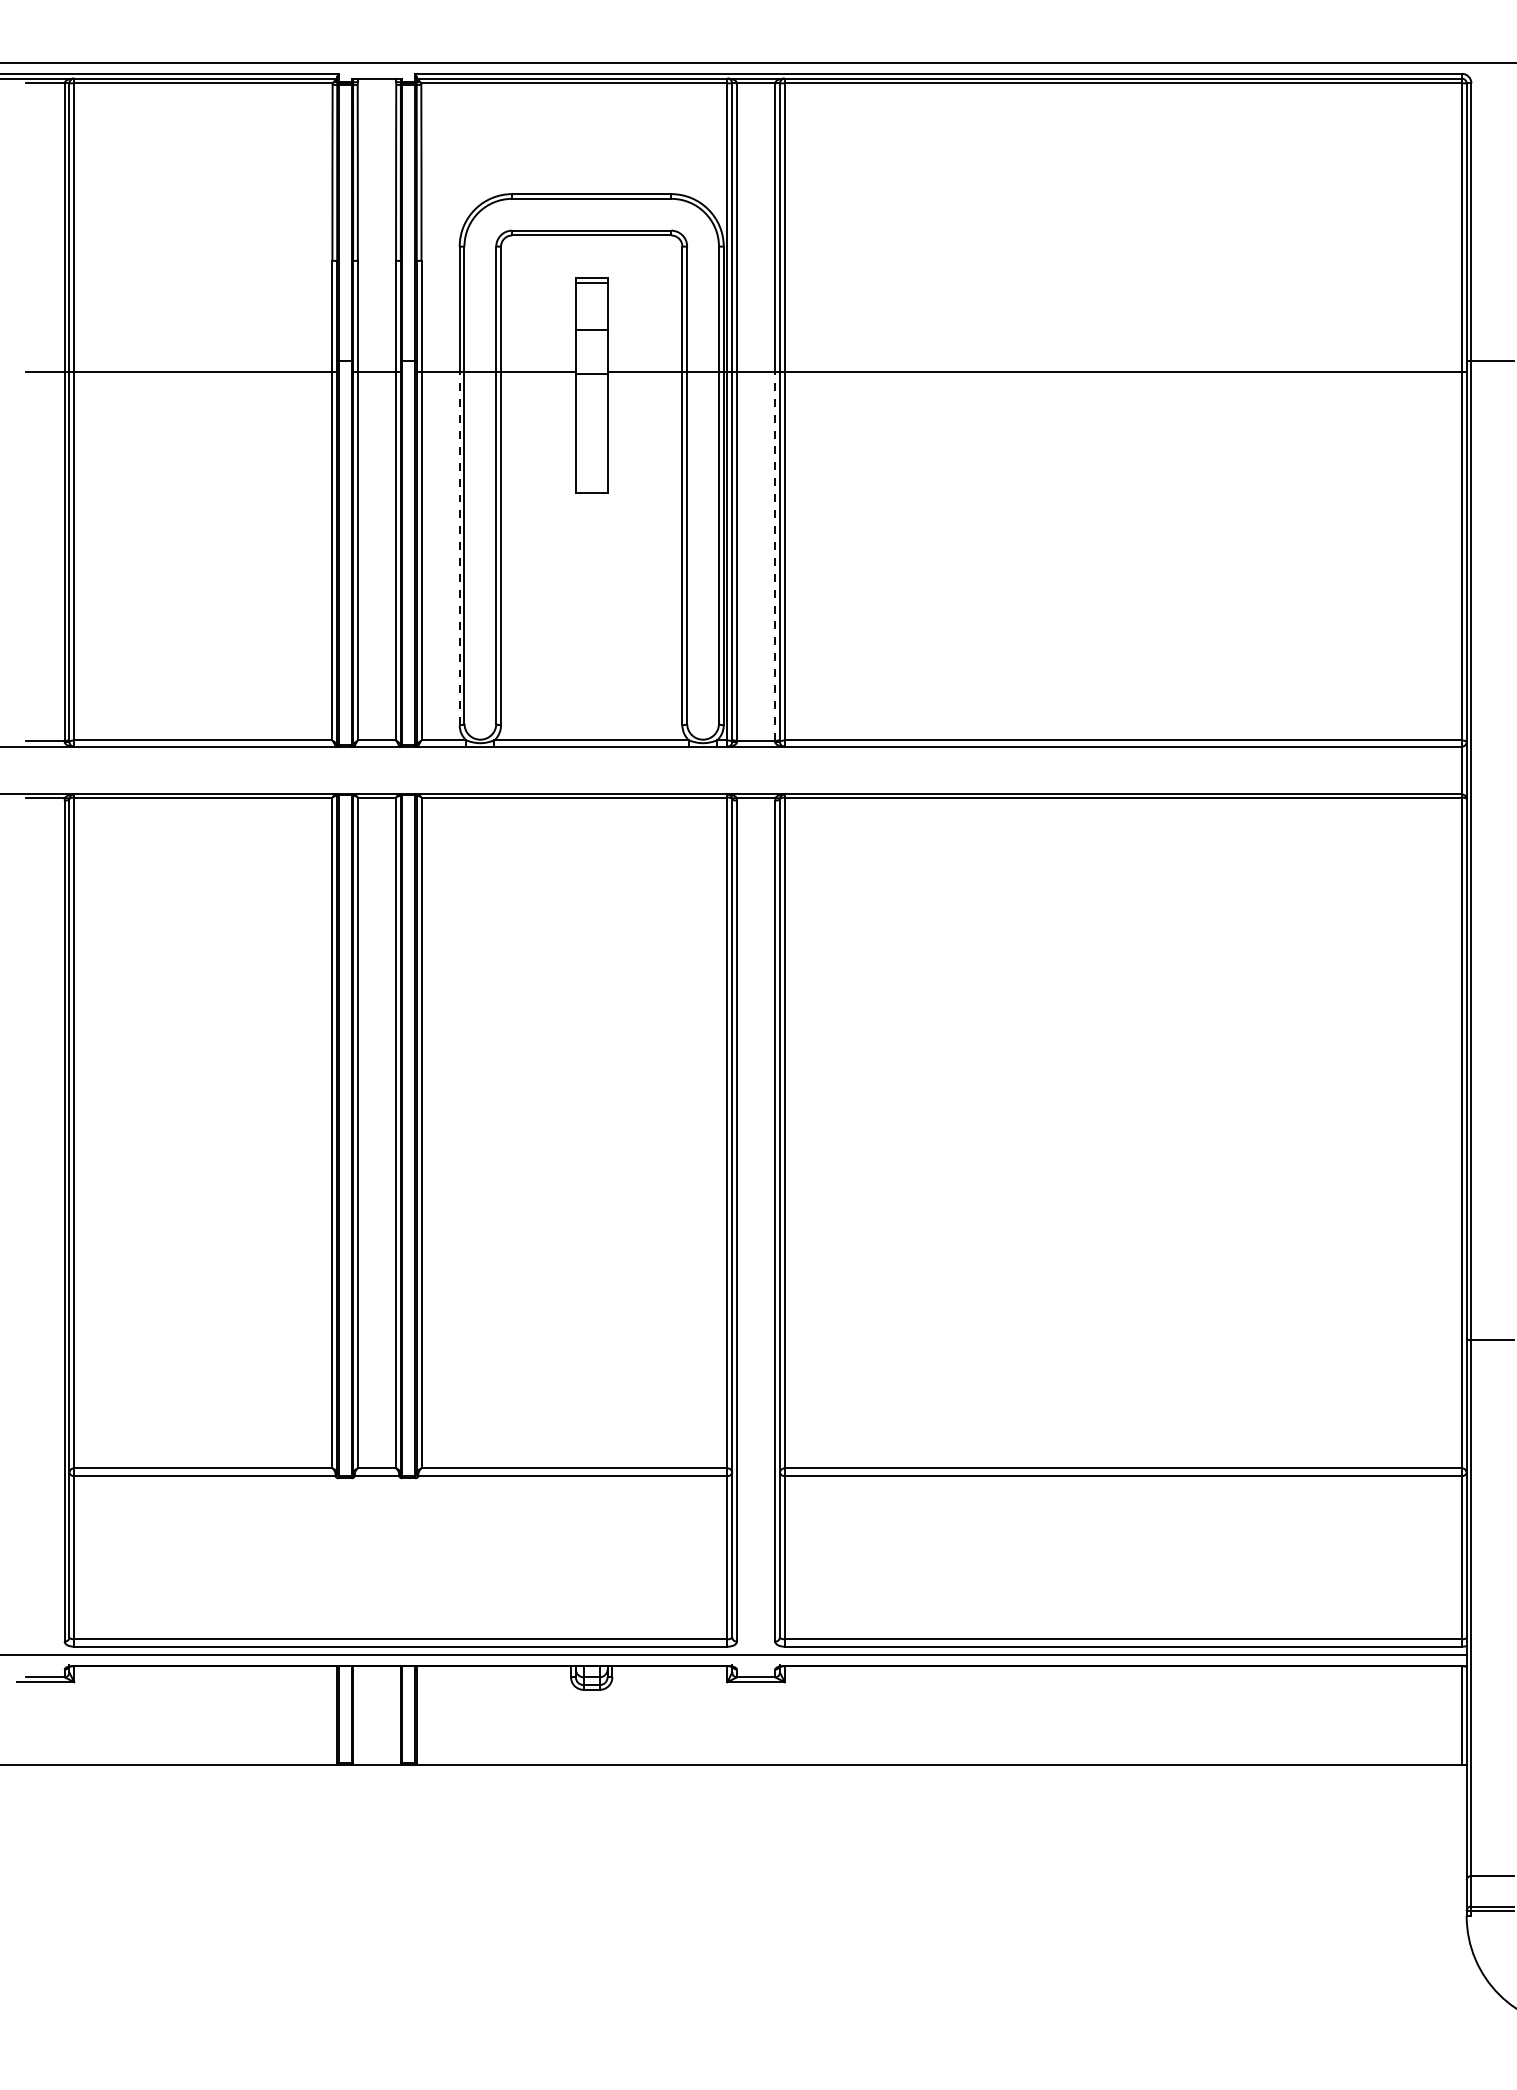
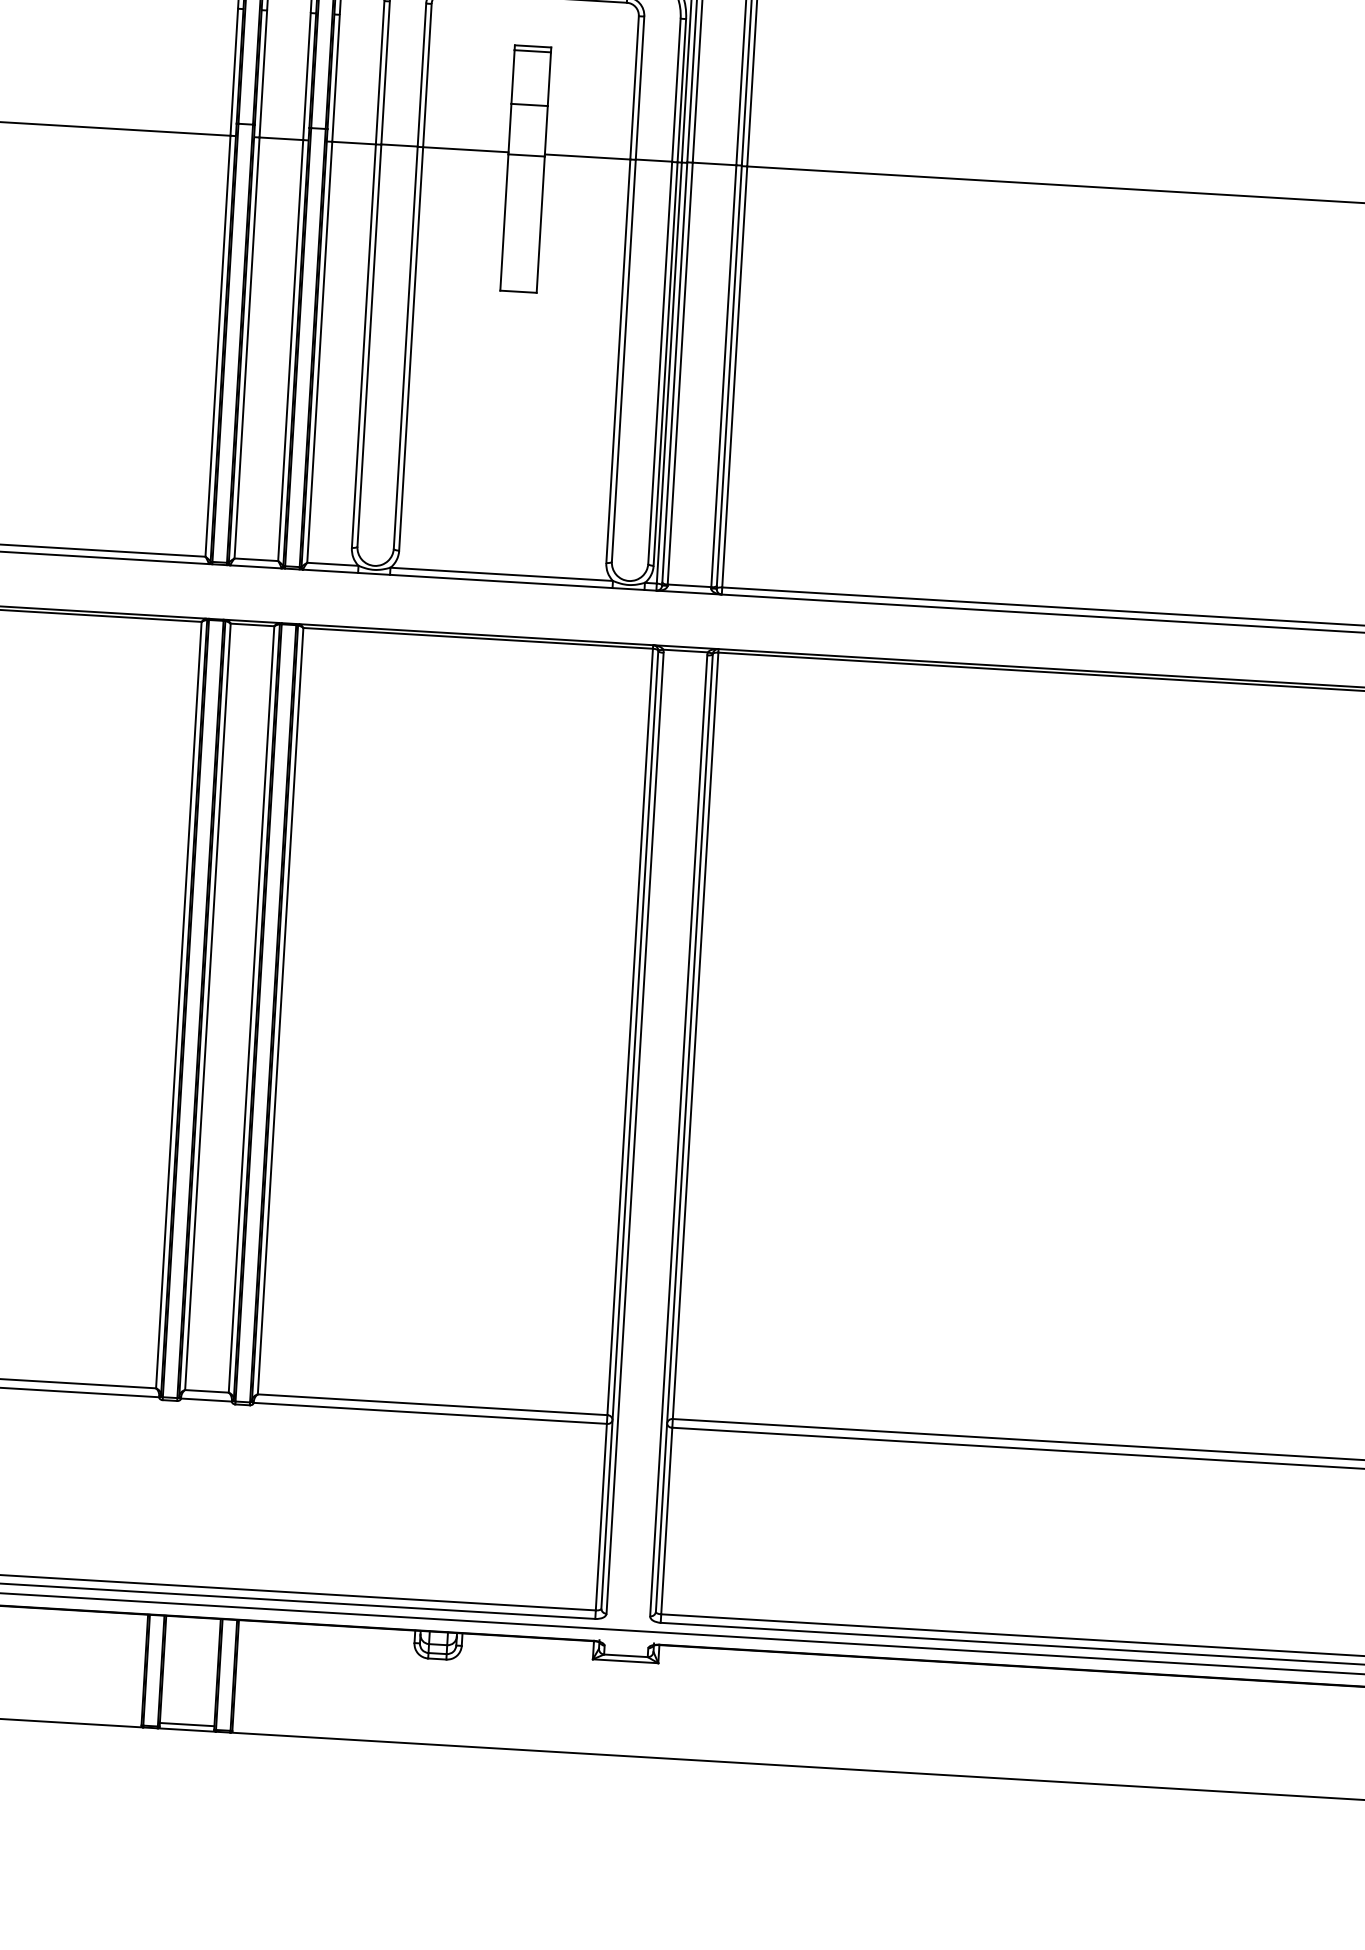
line: (459, 548) -> (363, 346), dashed -> solid
line: (775, 556) -> (724, 376), dashed -> solid
line: (376, 1760) -> (186, 1725), added

